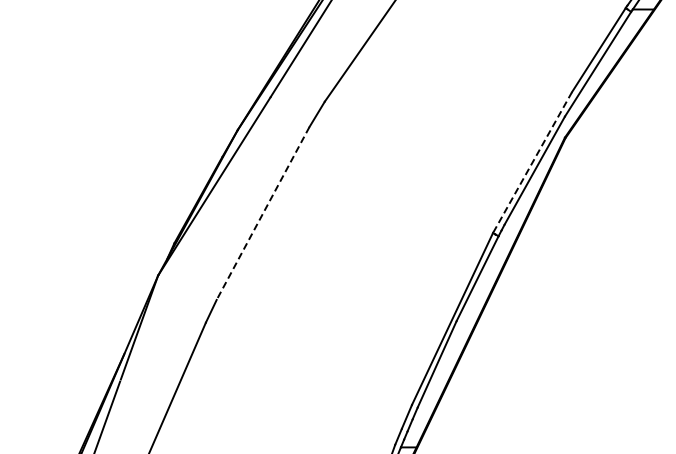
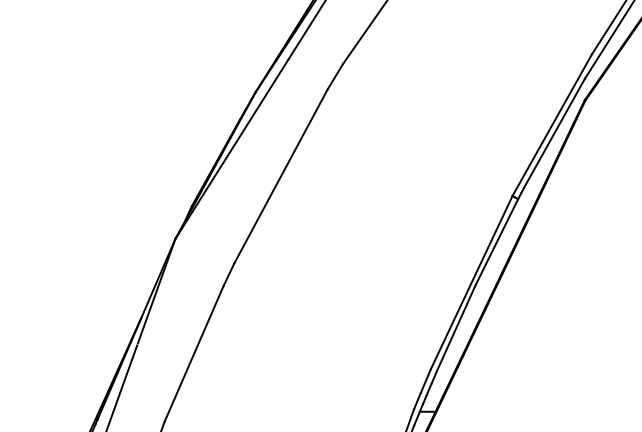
line: (532, 162) -> (552, 124), dashed -> solid
line: (262, 213) -> (280, 176), dashed -> solid

